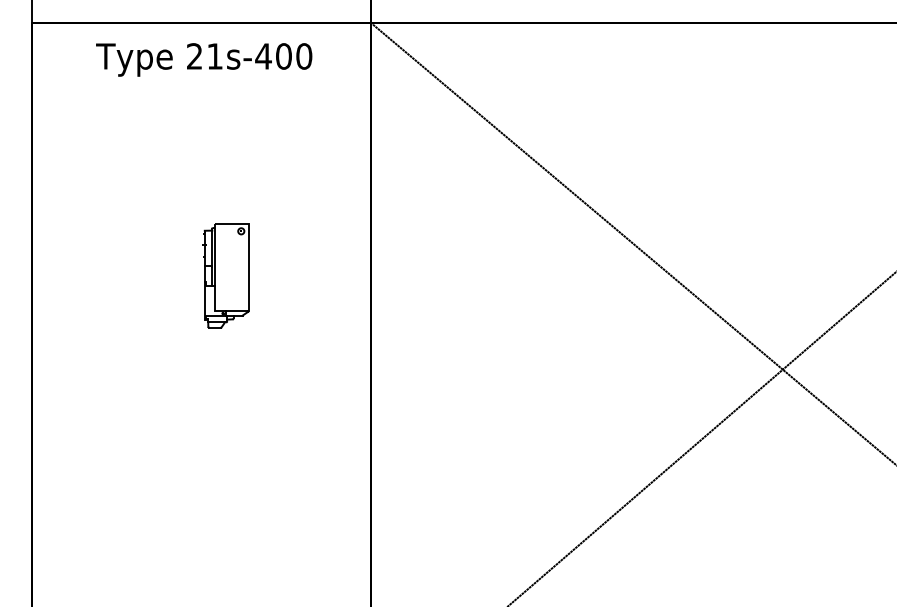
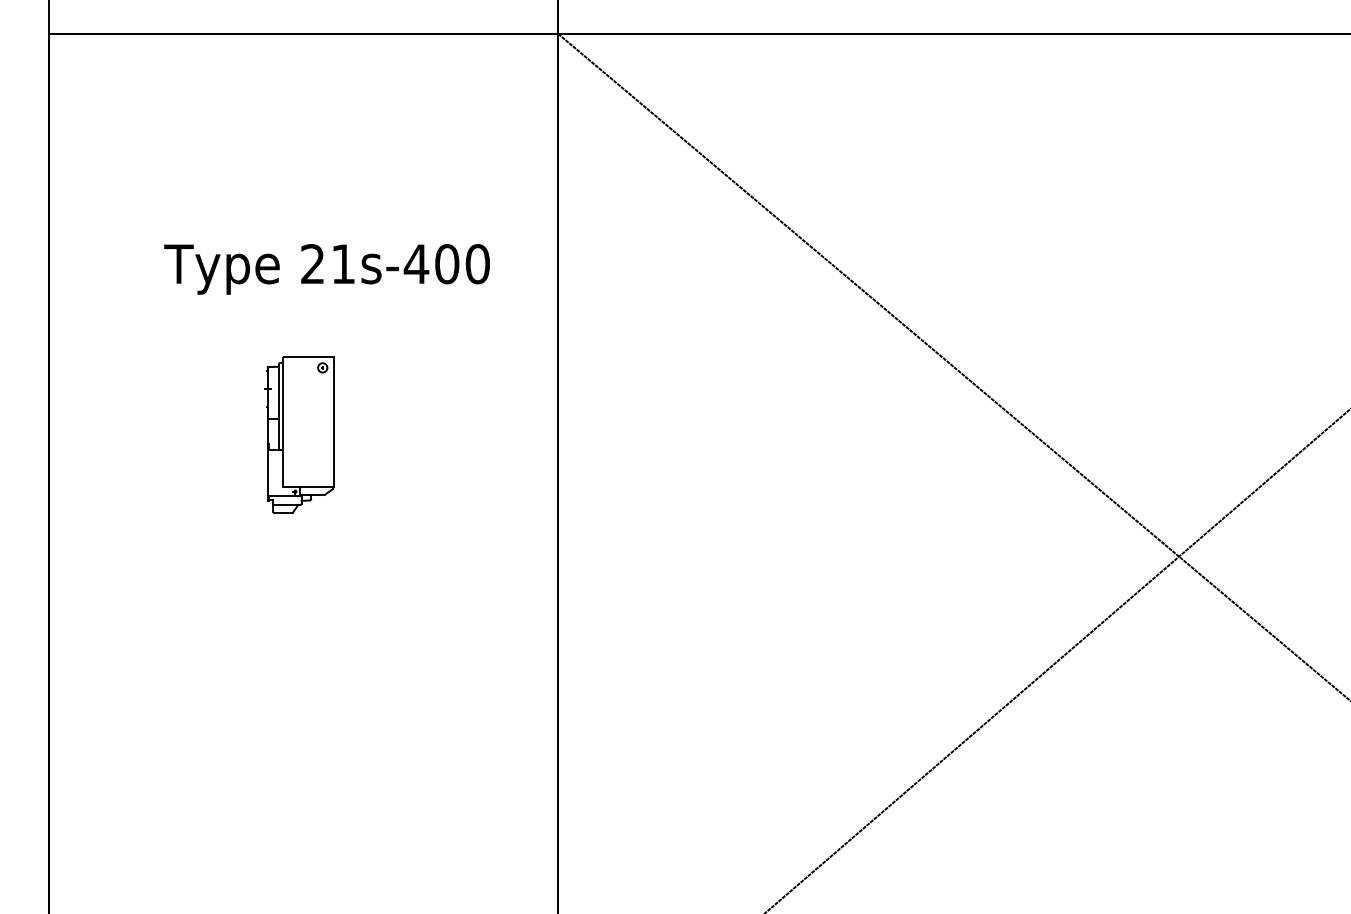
text: (204, 59) -> (327, 268), moved
part: (225, 275) -> (298, 434), moved

